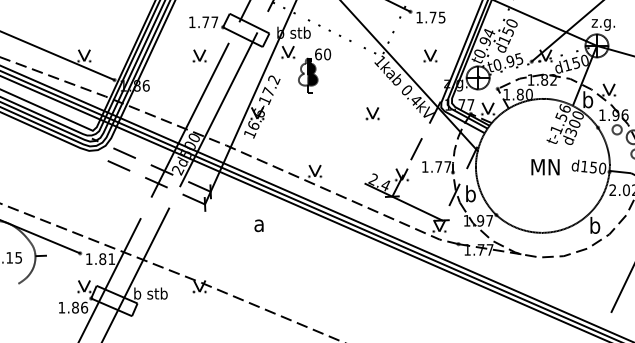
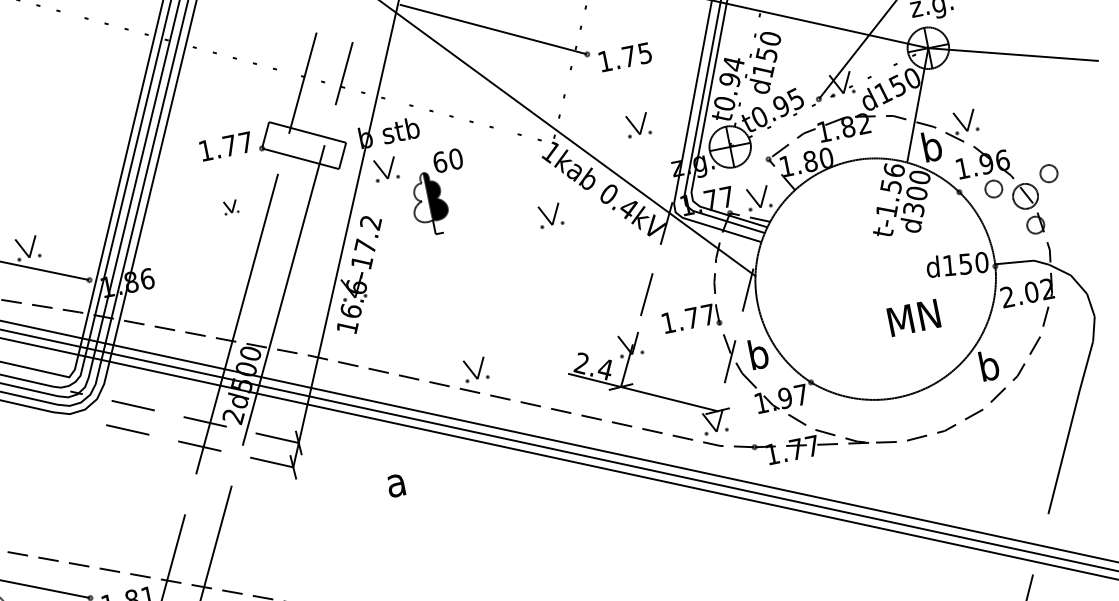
part: (199, 55) -> (230, 206), size x0.6
part: (372, 113) -> (549, 215), moved
text: (545, 167) -> (914, 318), moved

